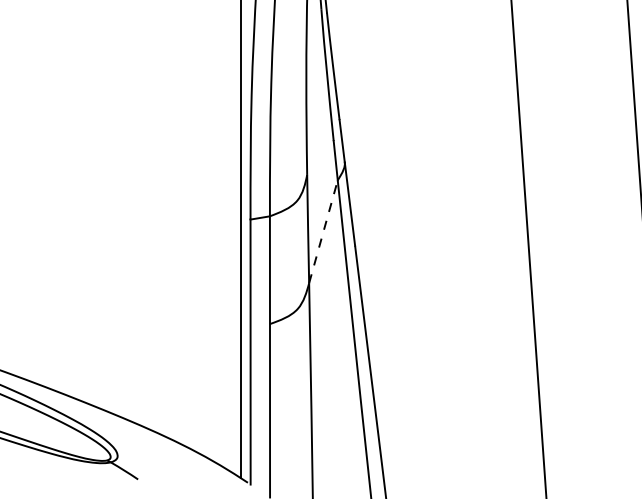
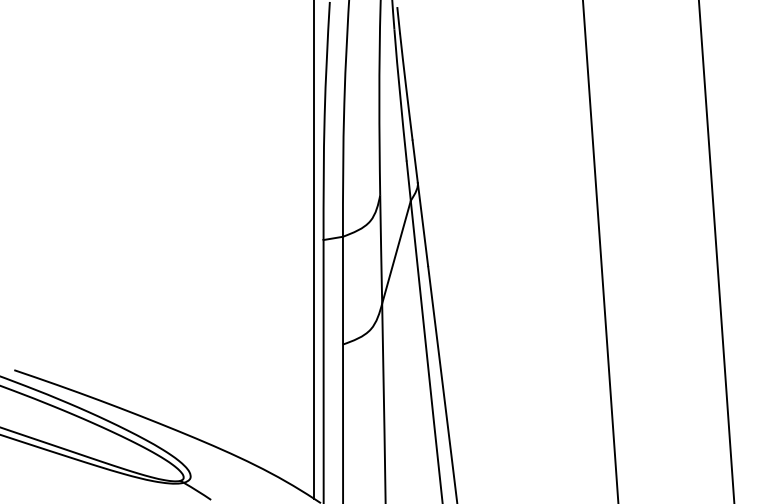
line: (323, 231) -> (396, 251), dashed -> solid

